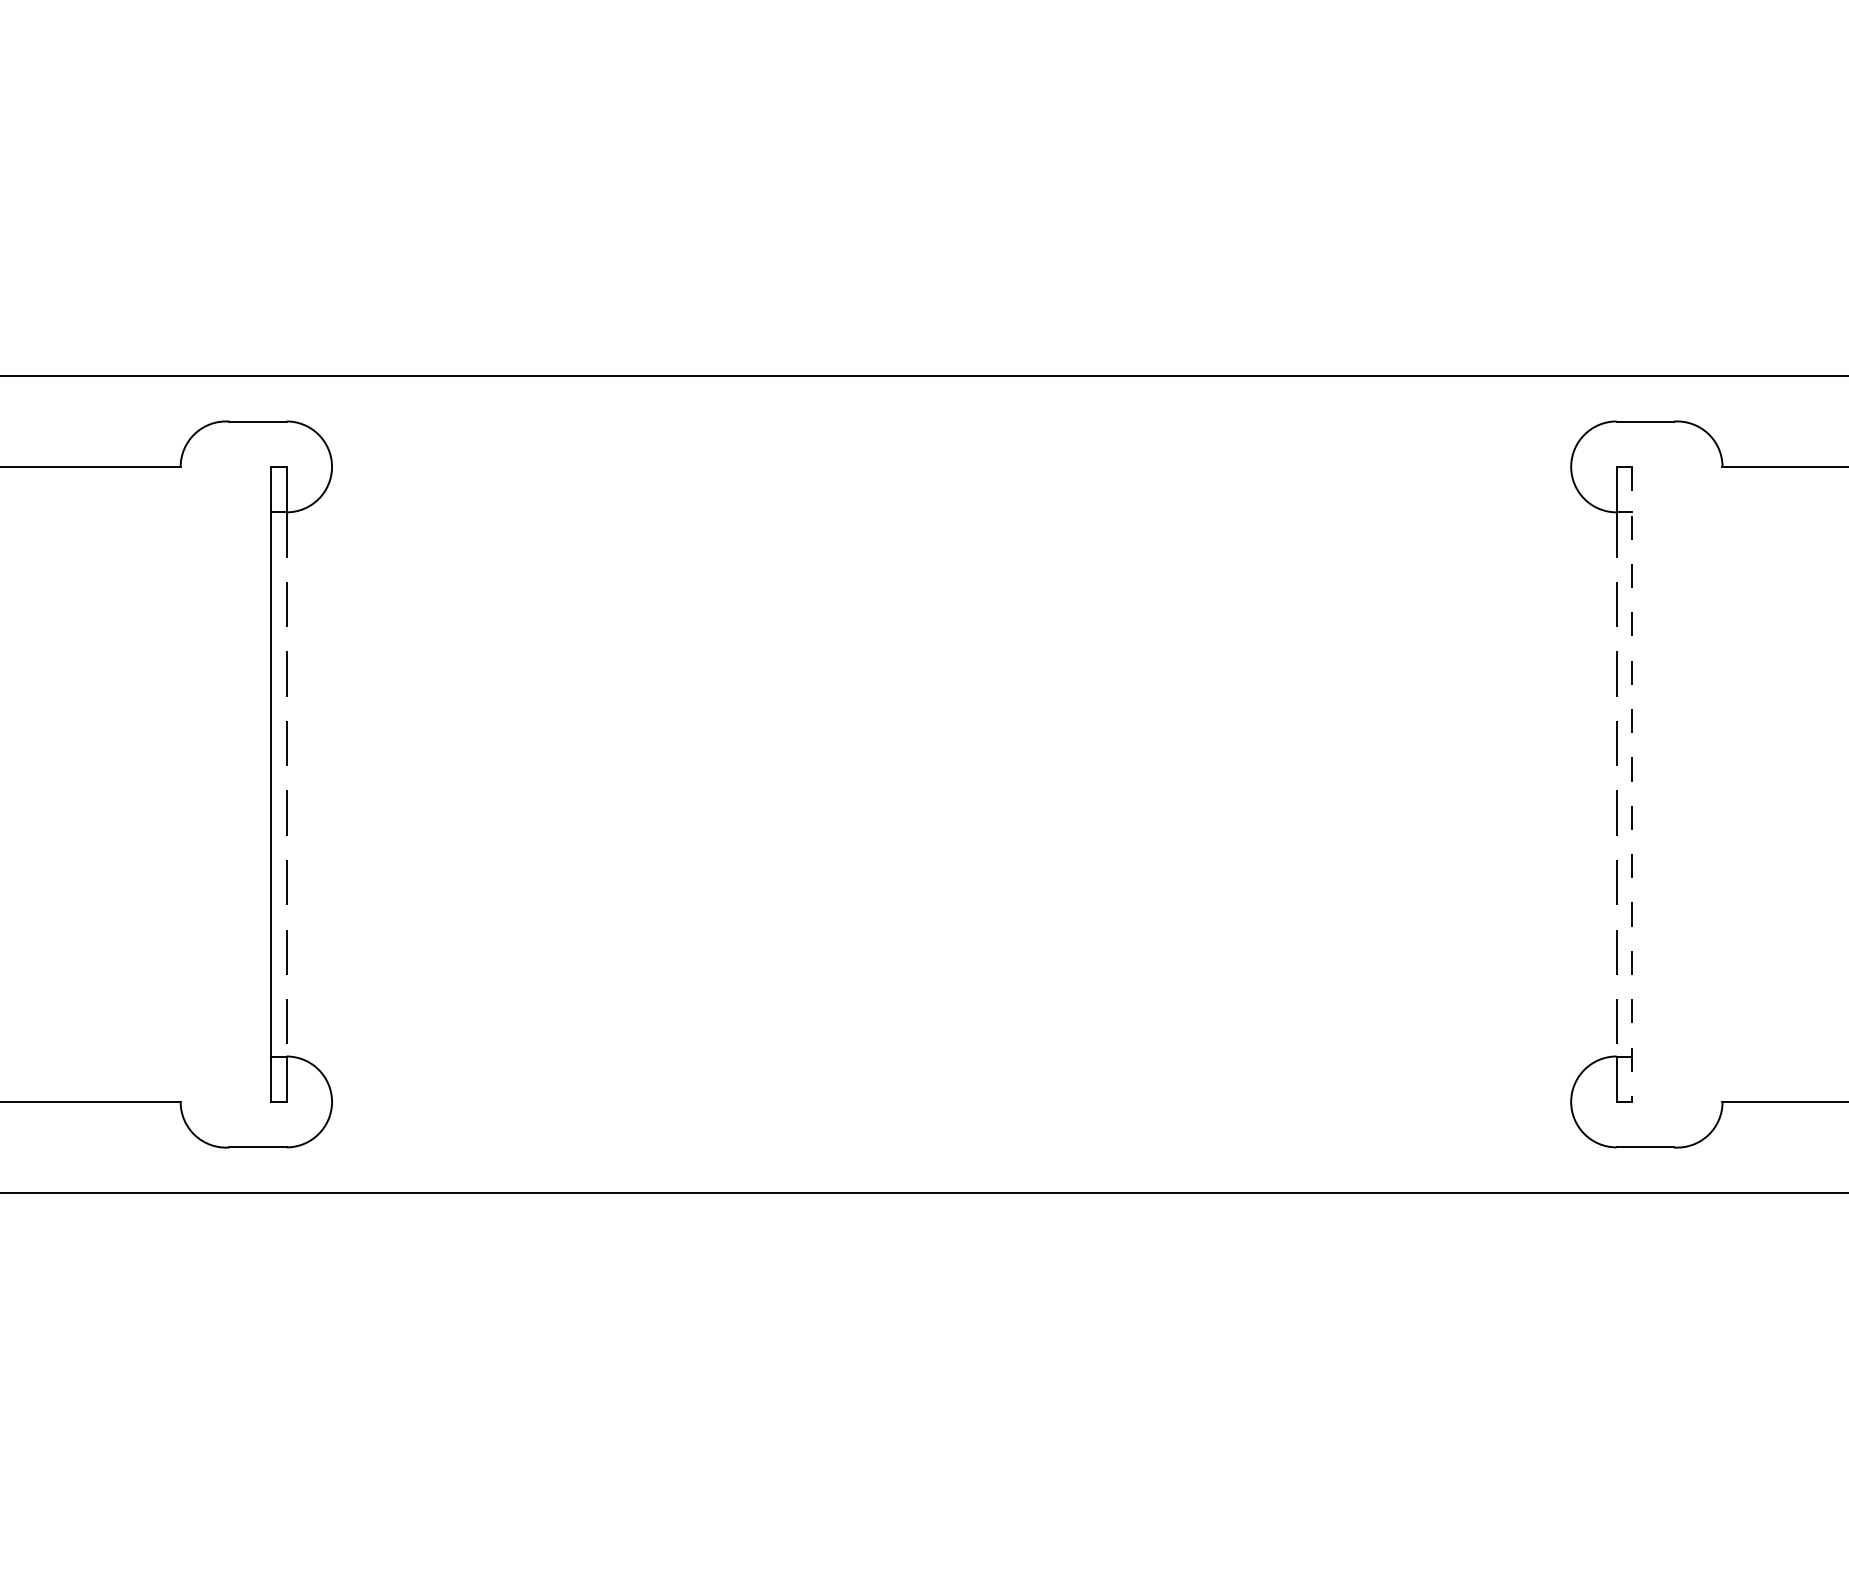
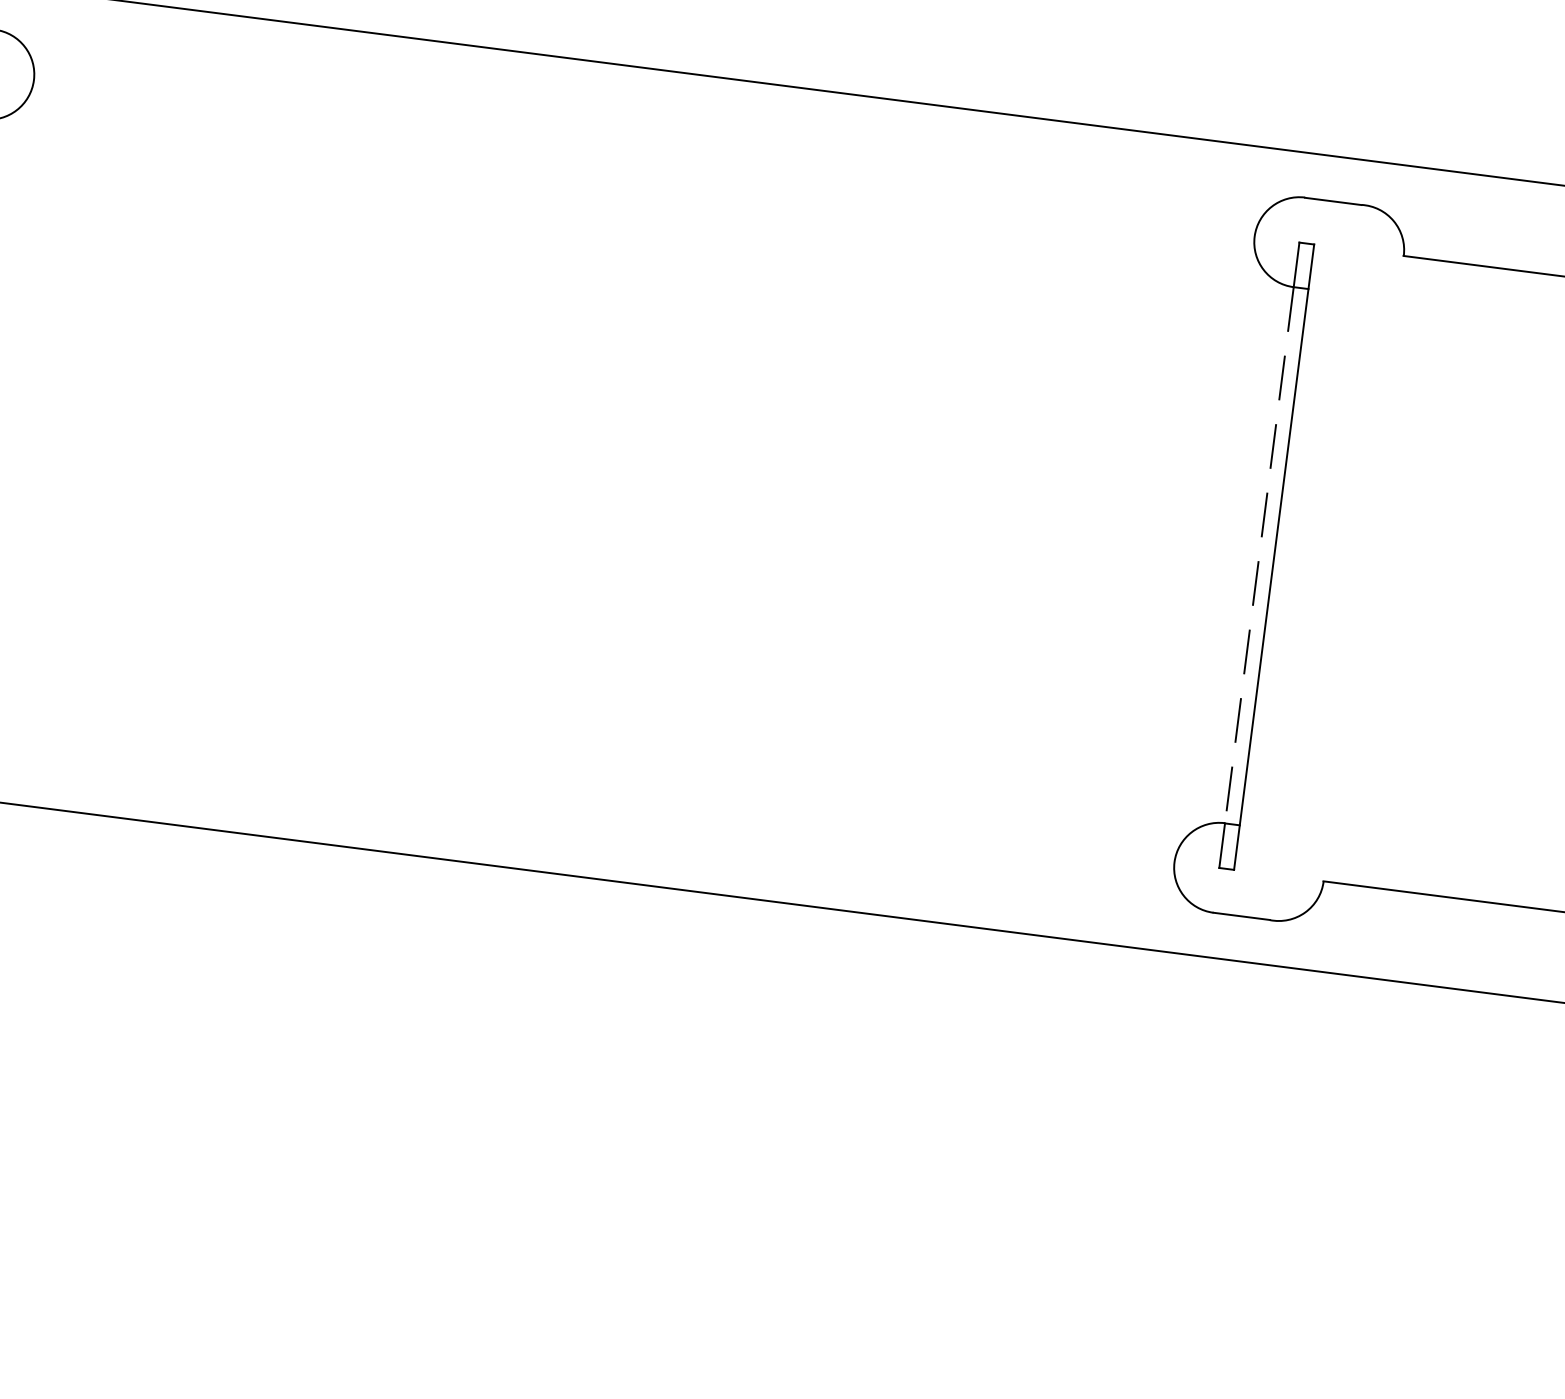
line: (1631, 785) -> (1273, 558), dashed -> solid

